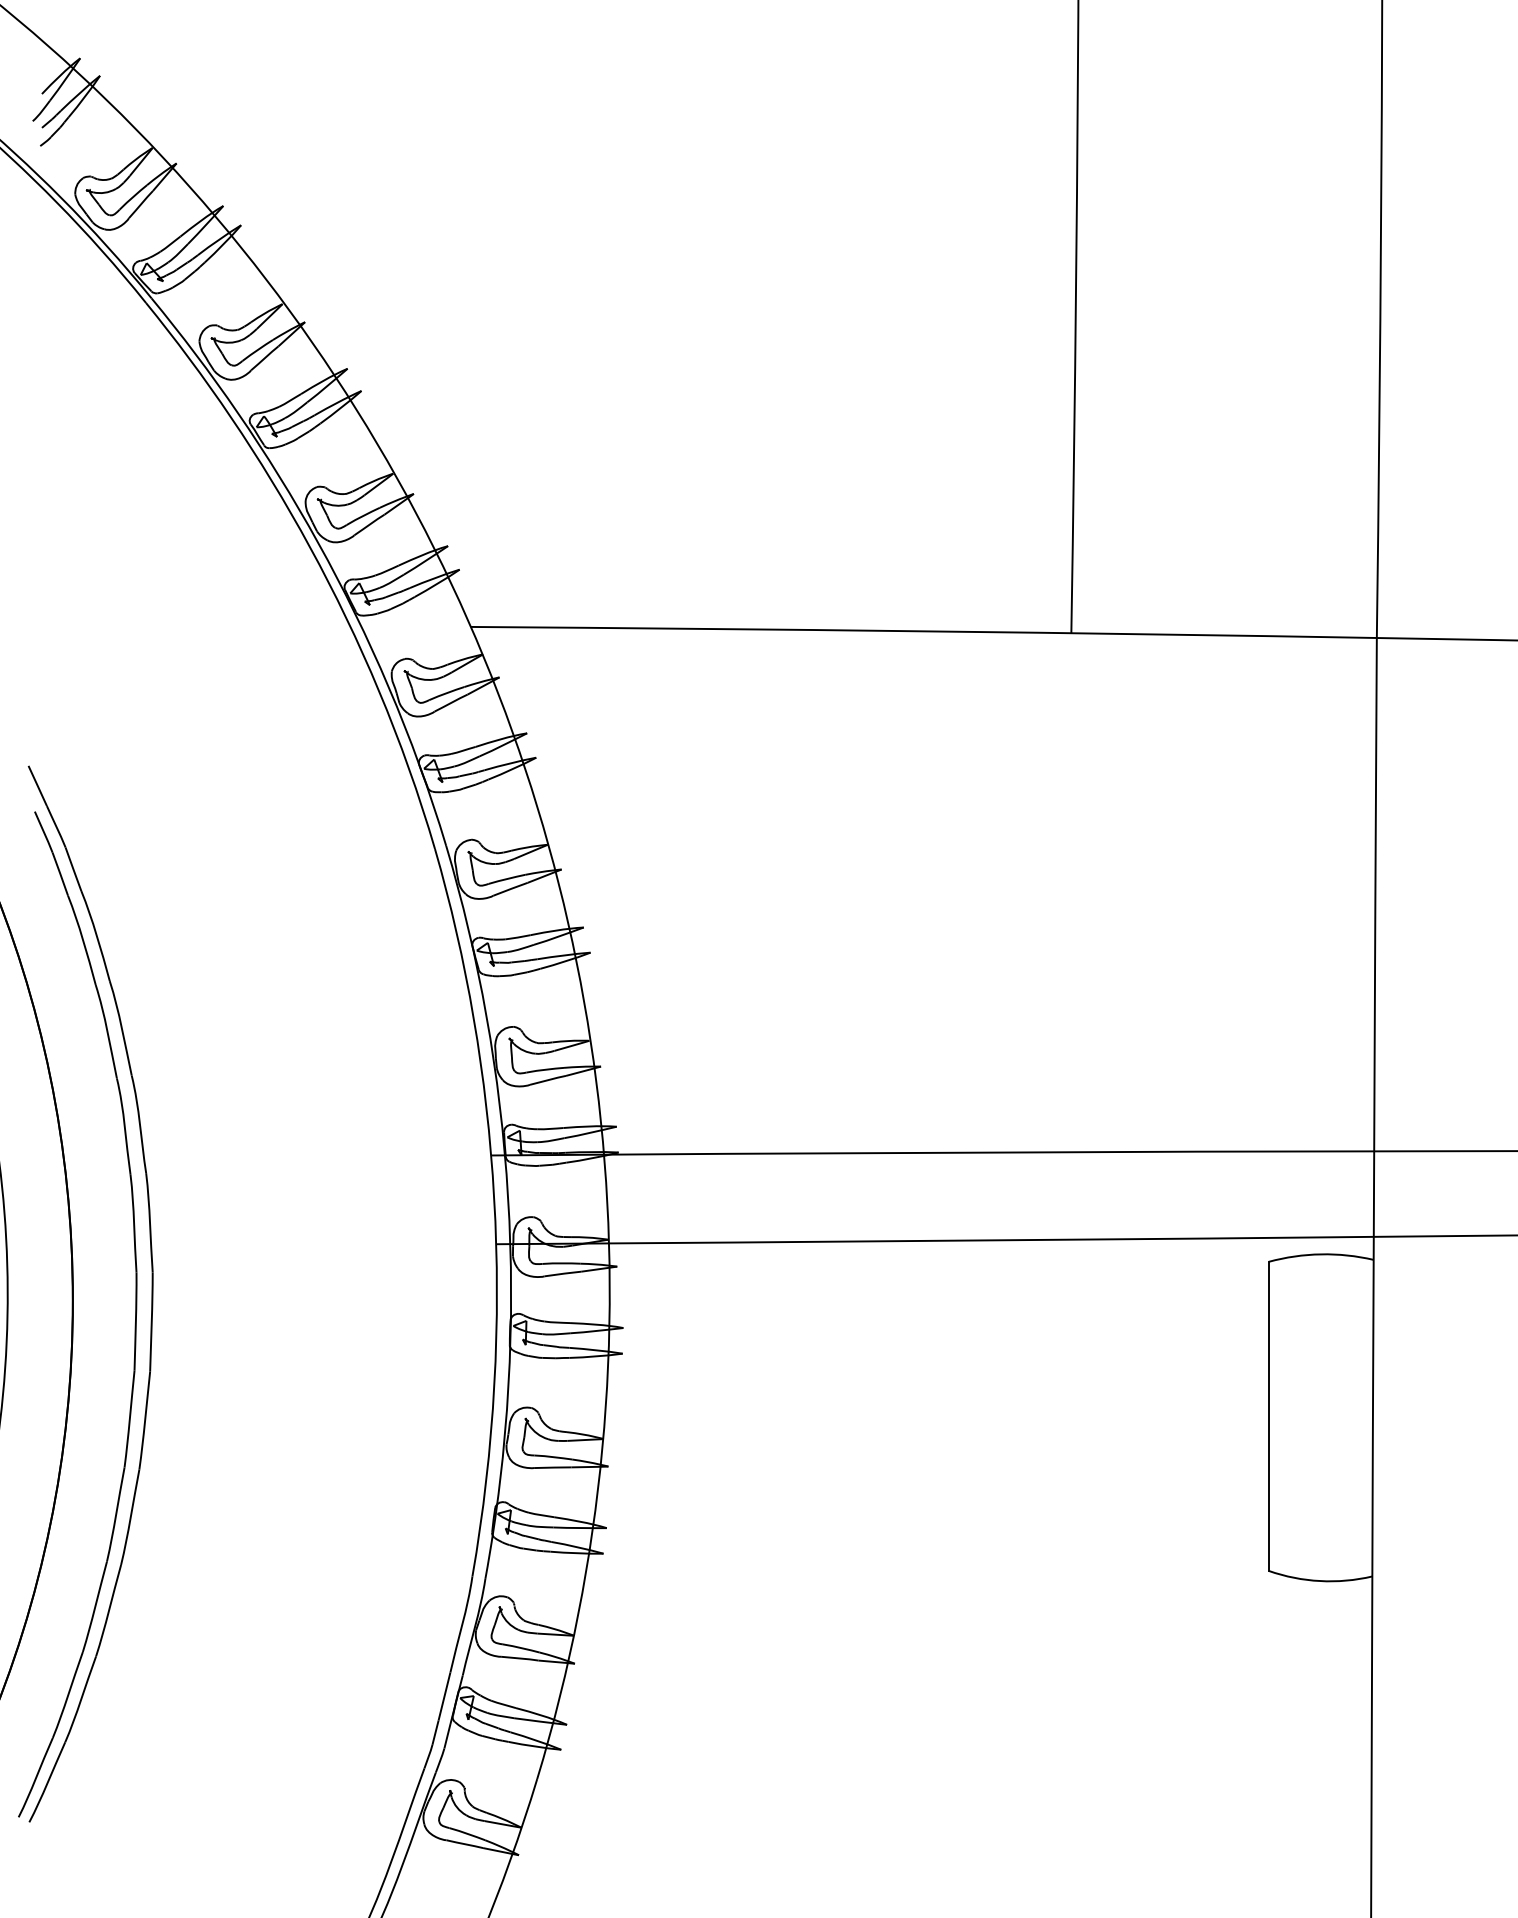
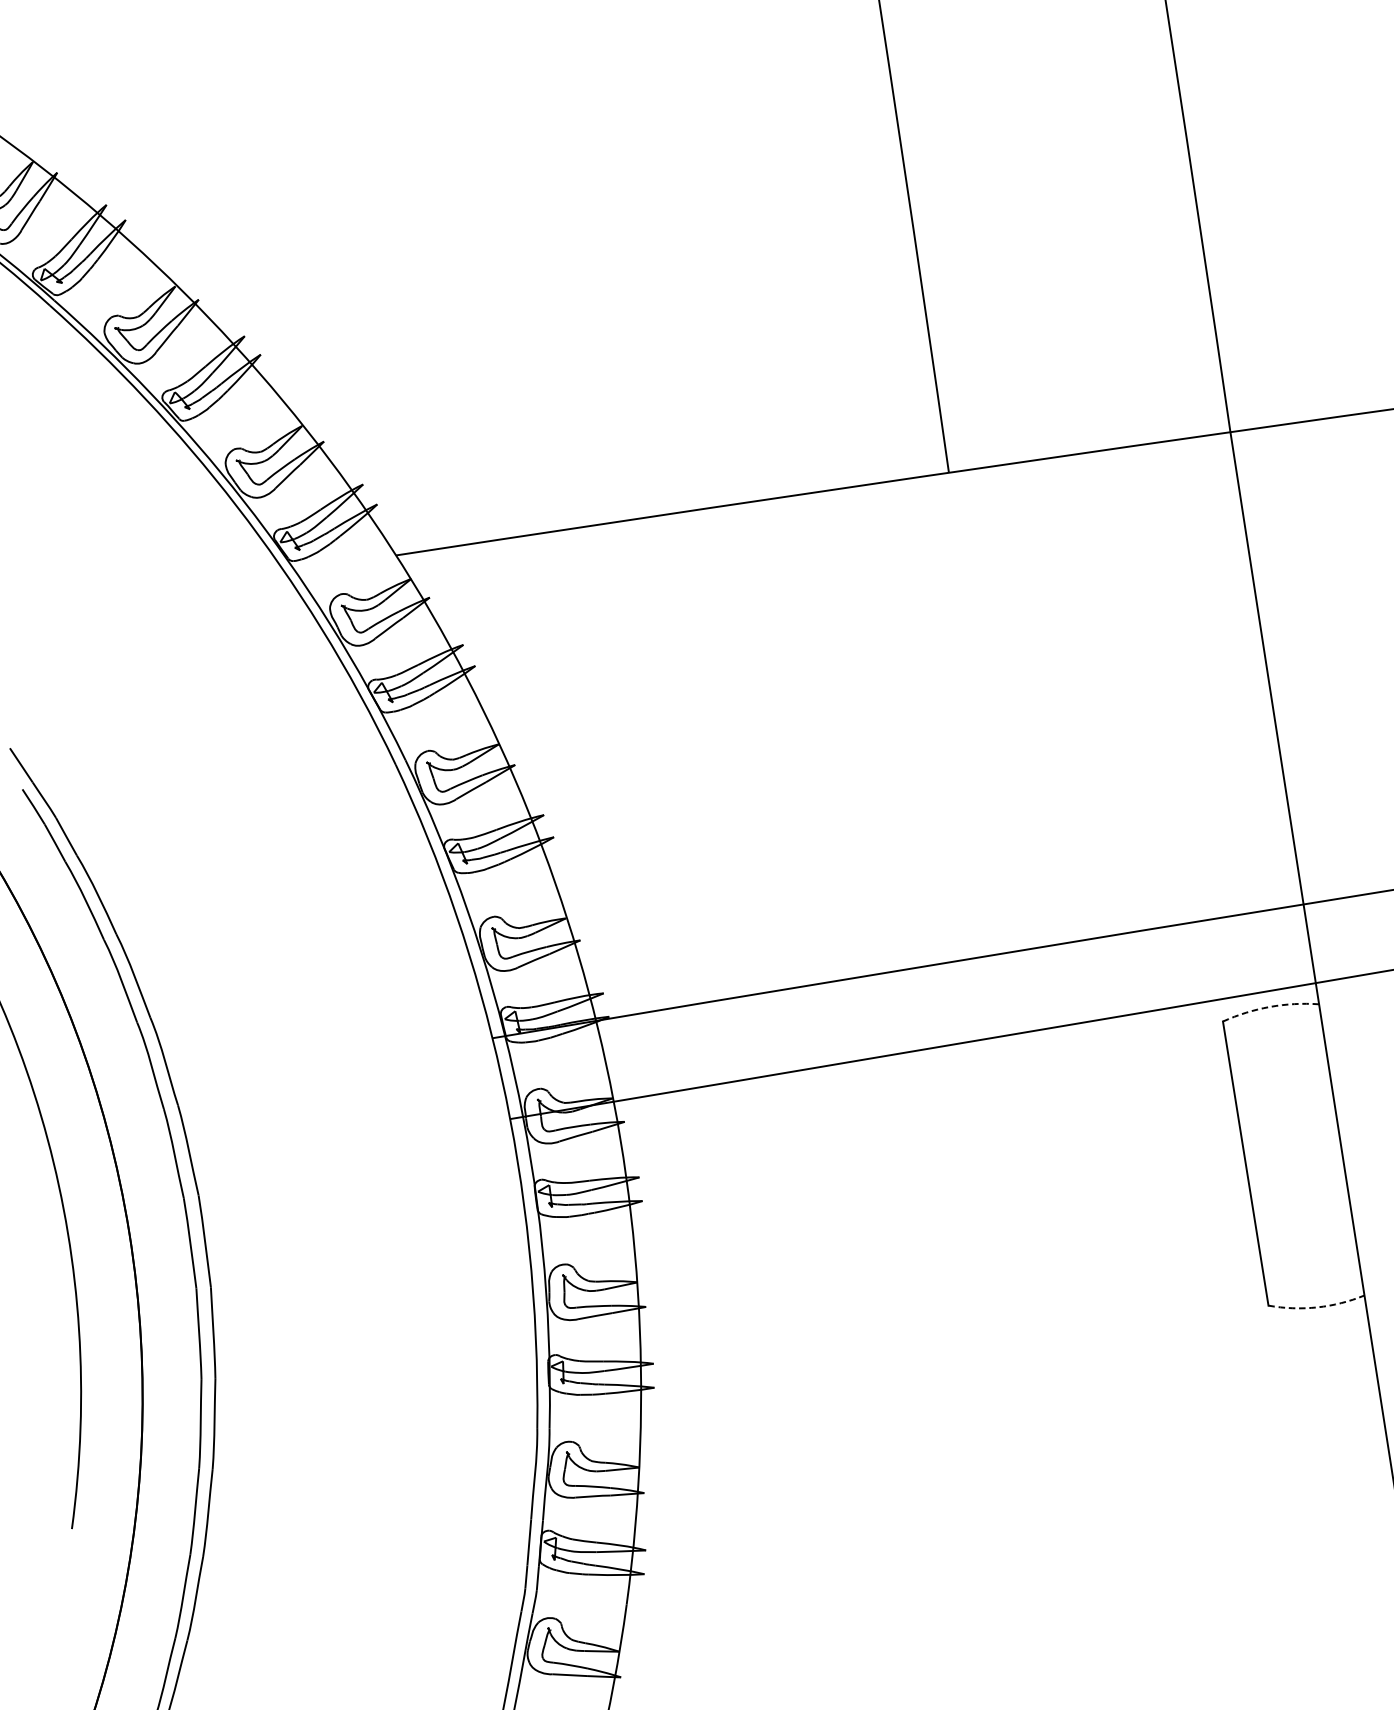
arc: (1321, 1254) -> (1270, 1007), solid -> dashed
arc: (1320, 1581) -> (1317, 1307), solid -> dashed

